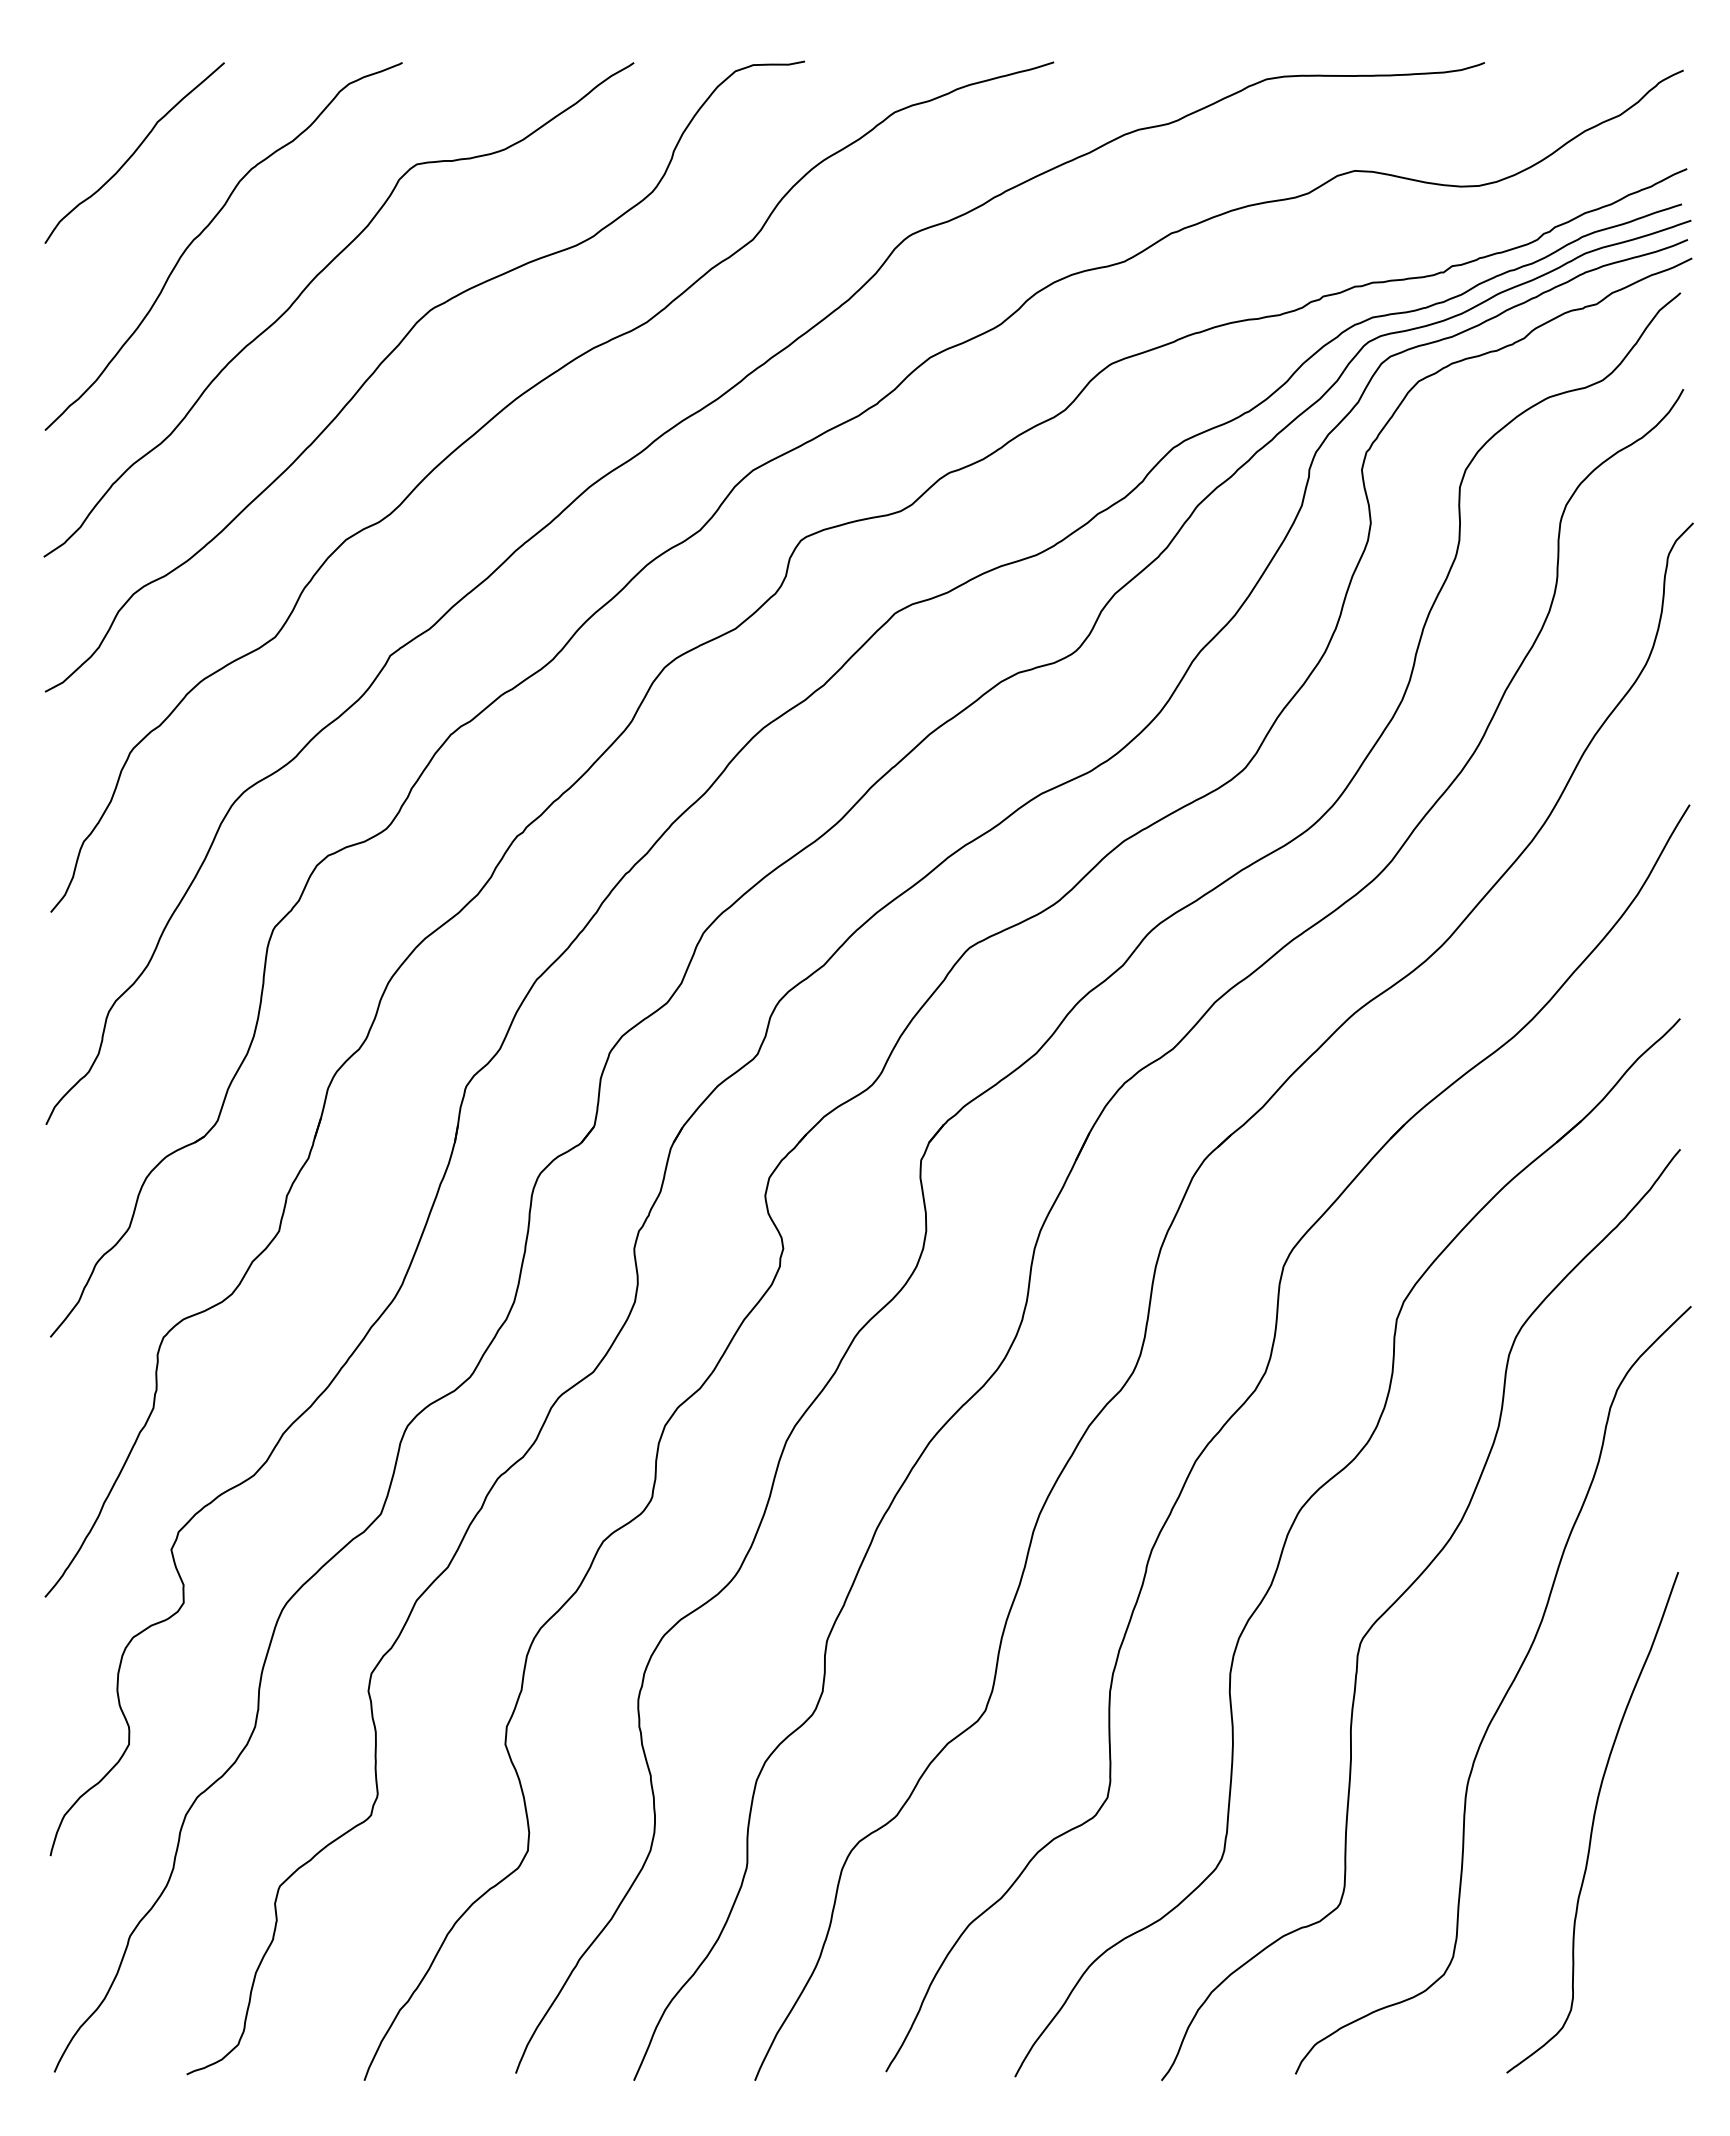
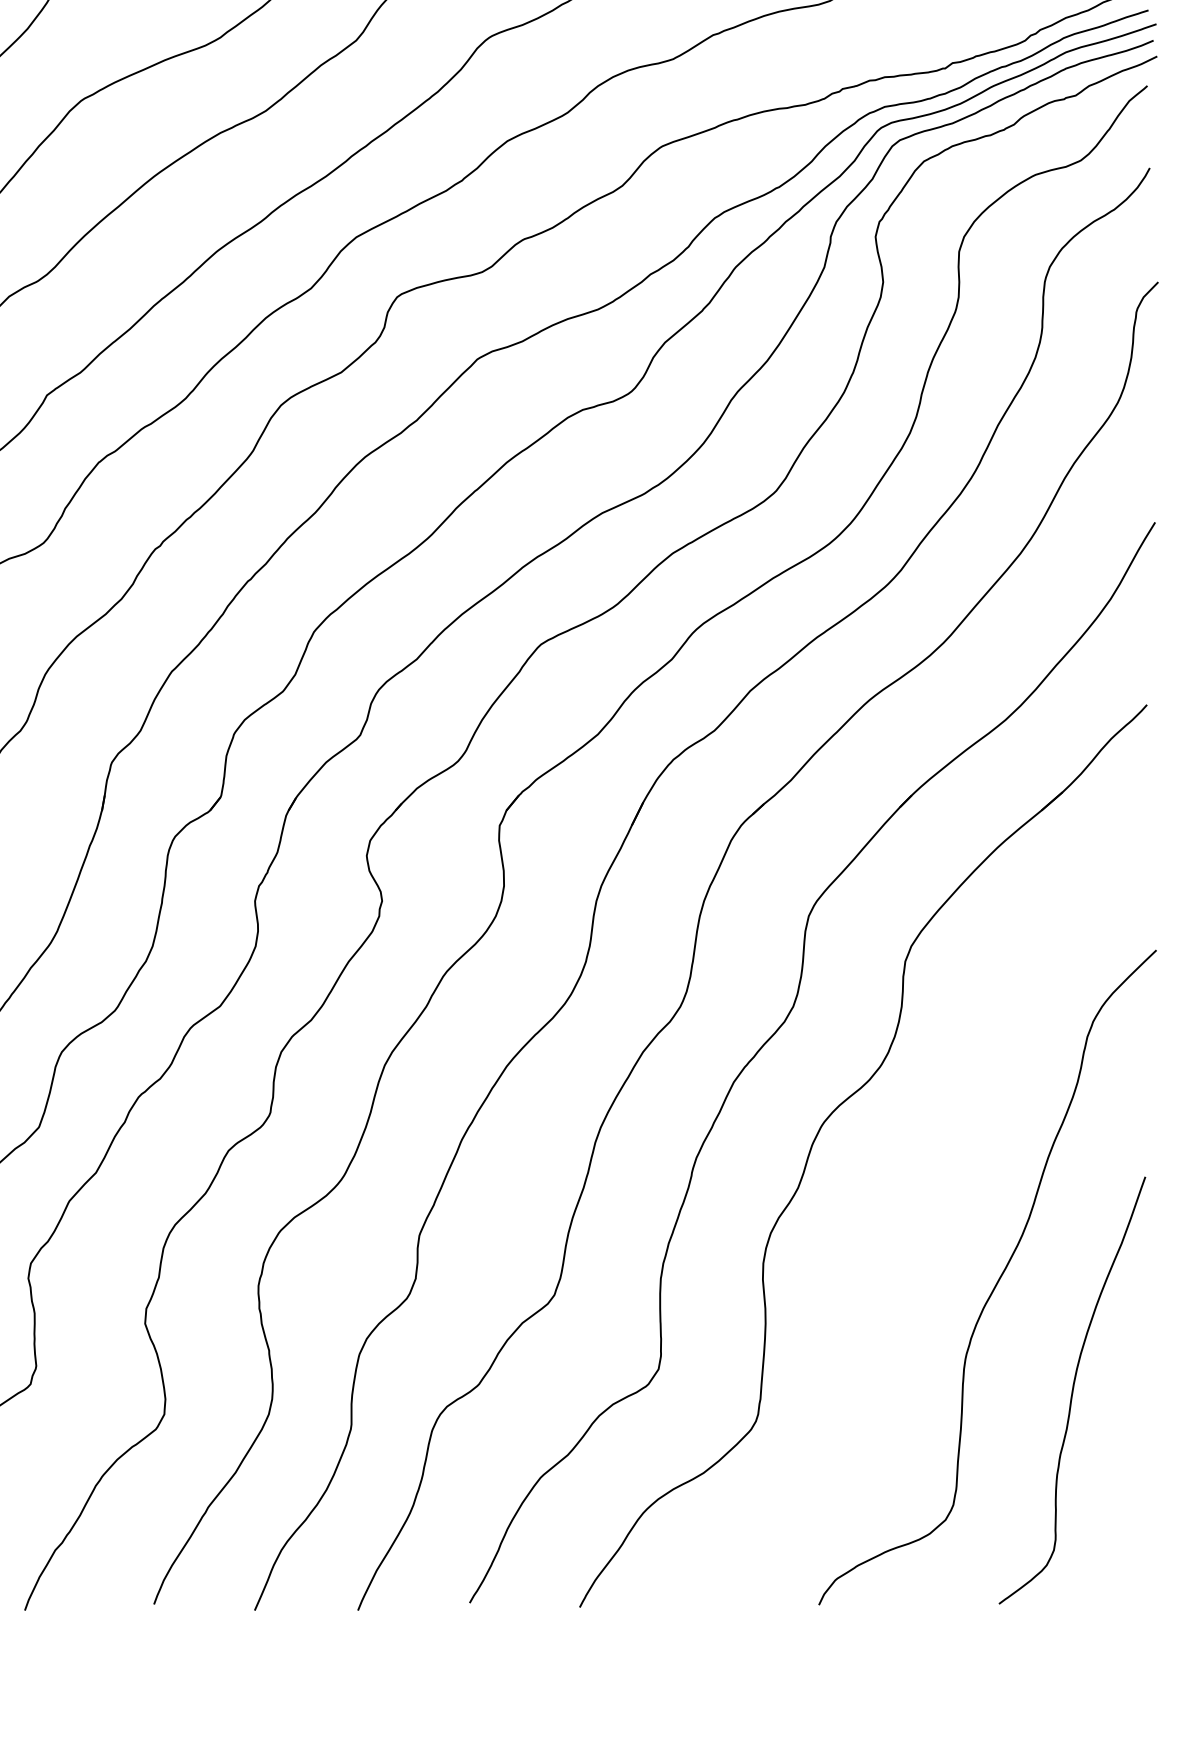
curve: (1399, 1599) -> (907, 1200), removed

